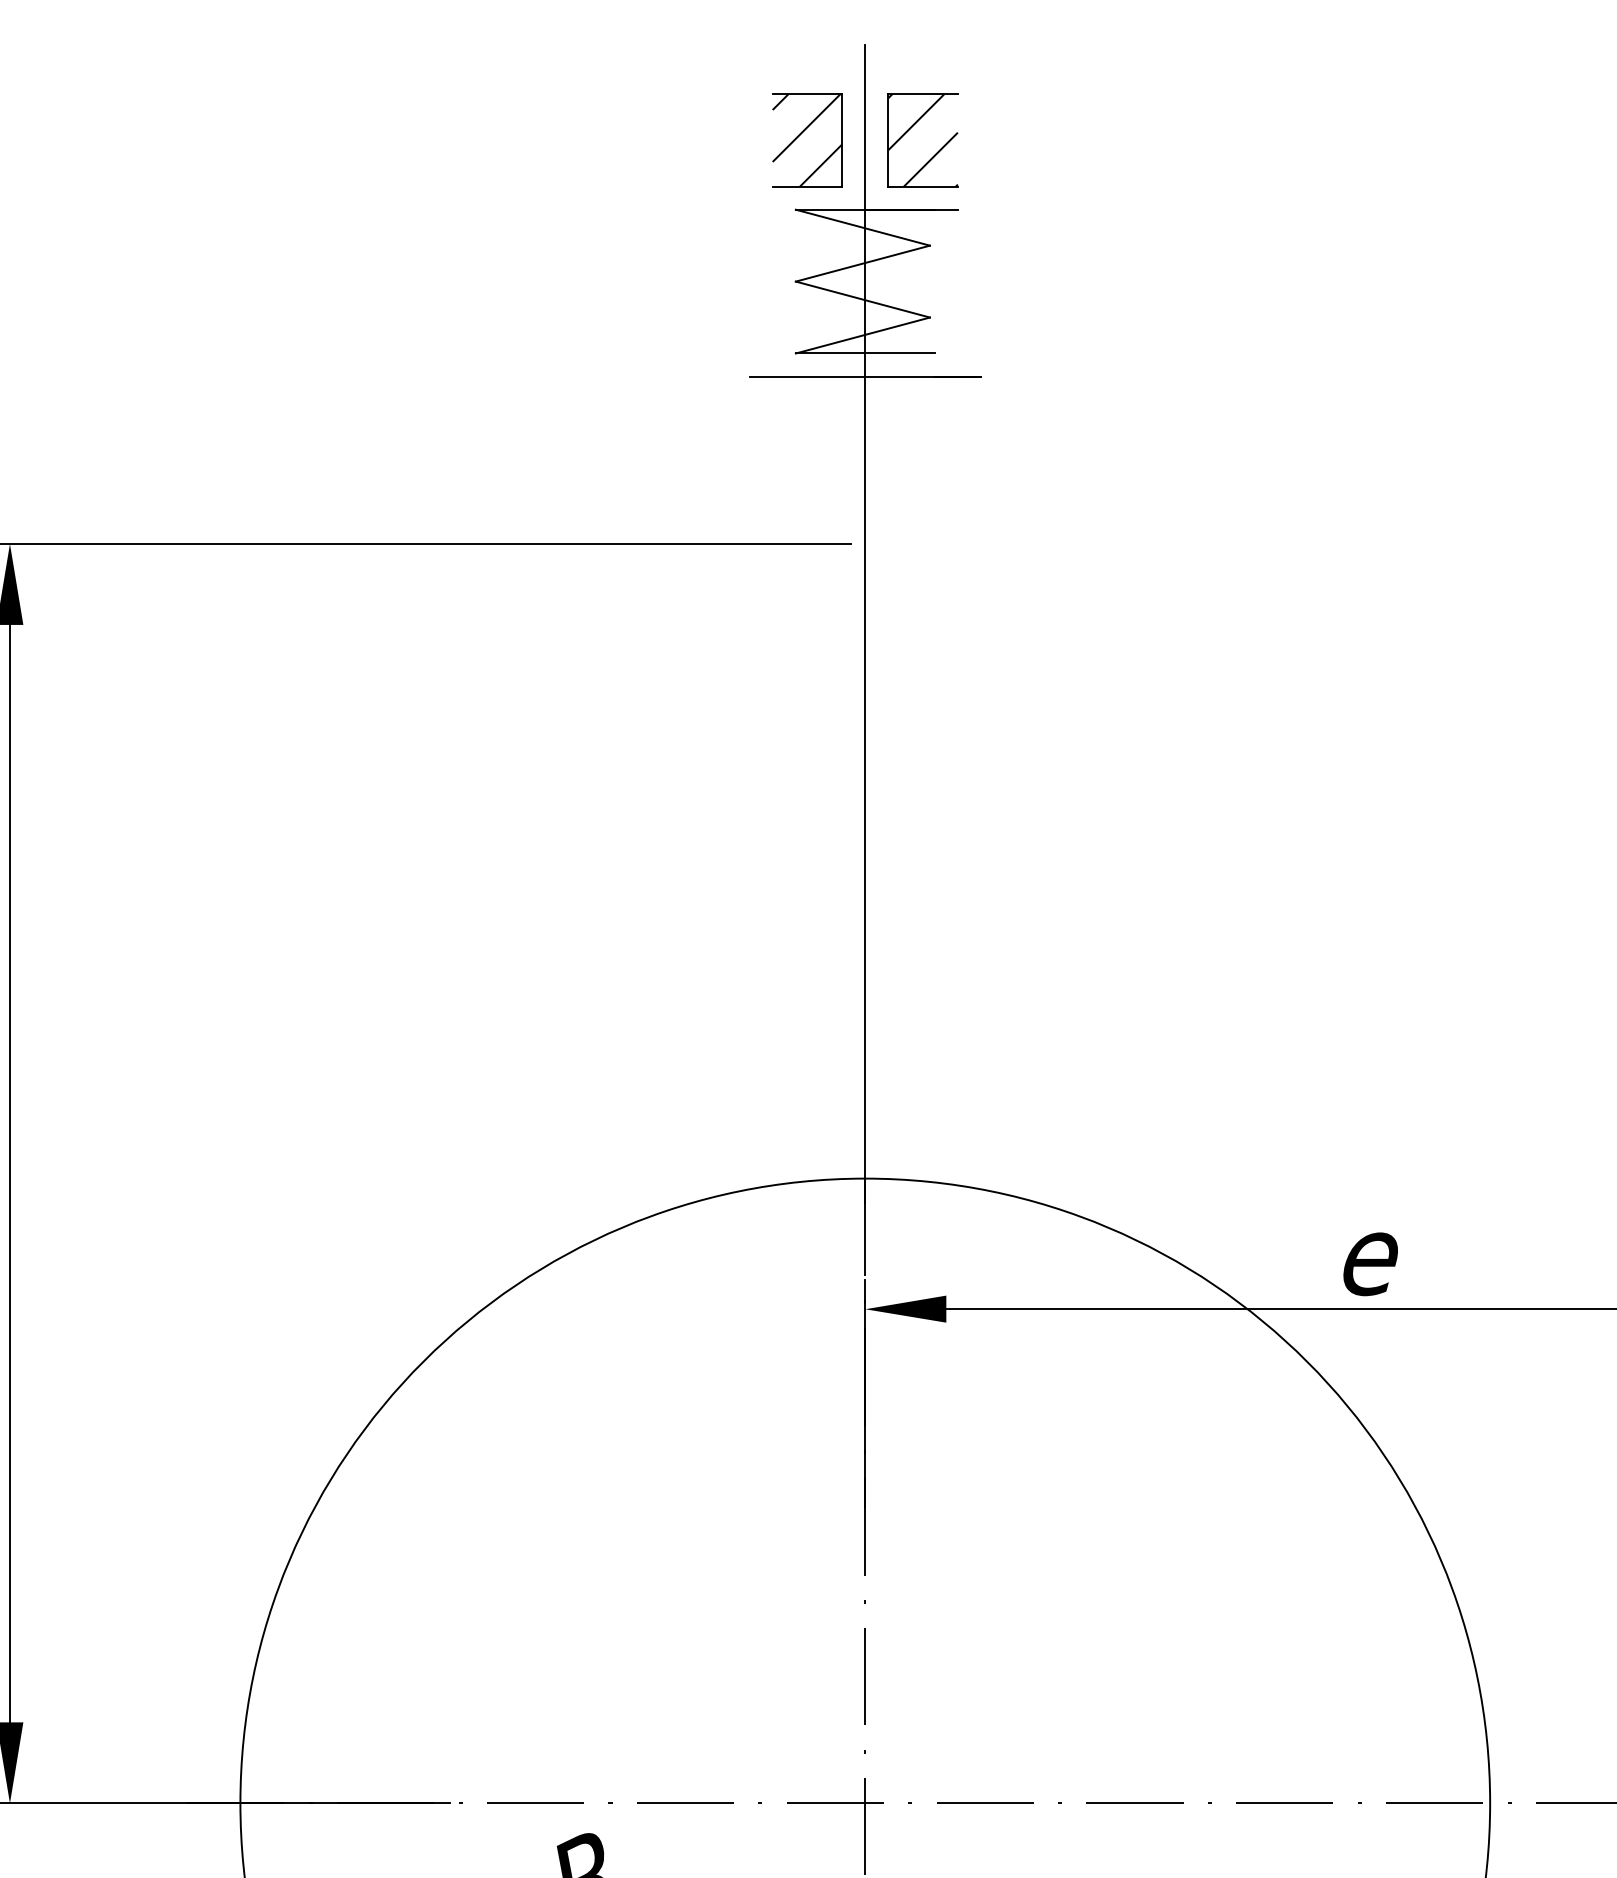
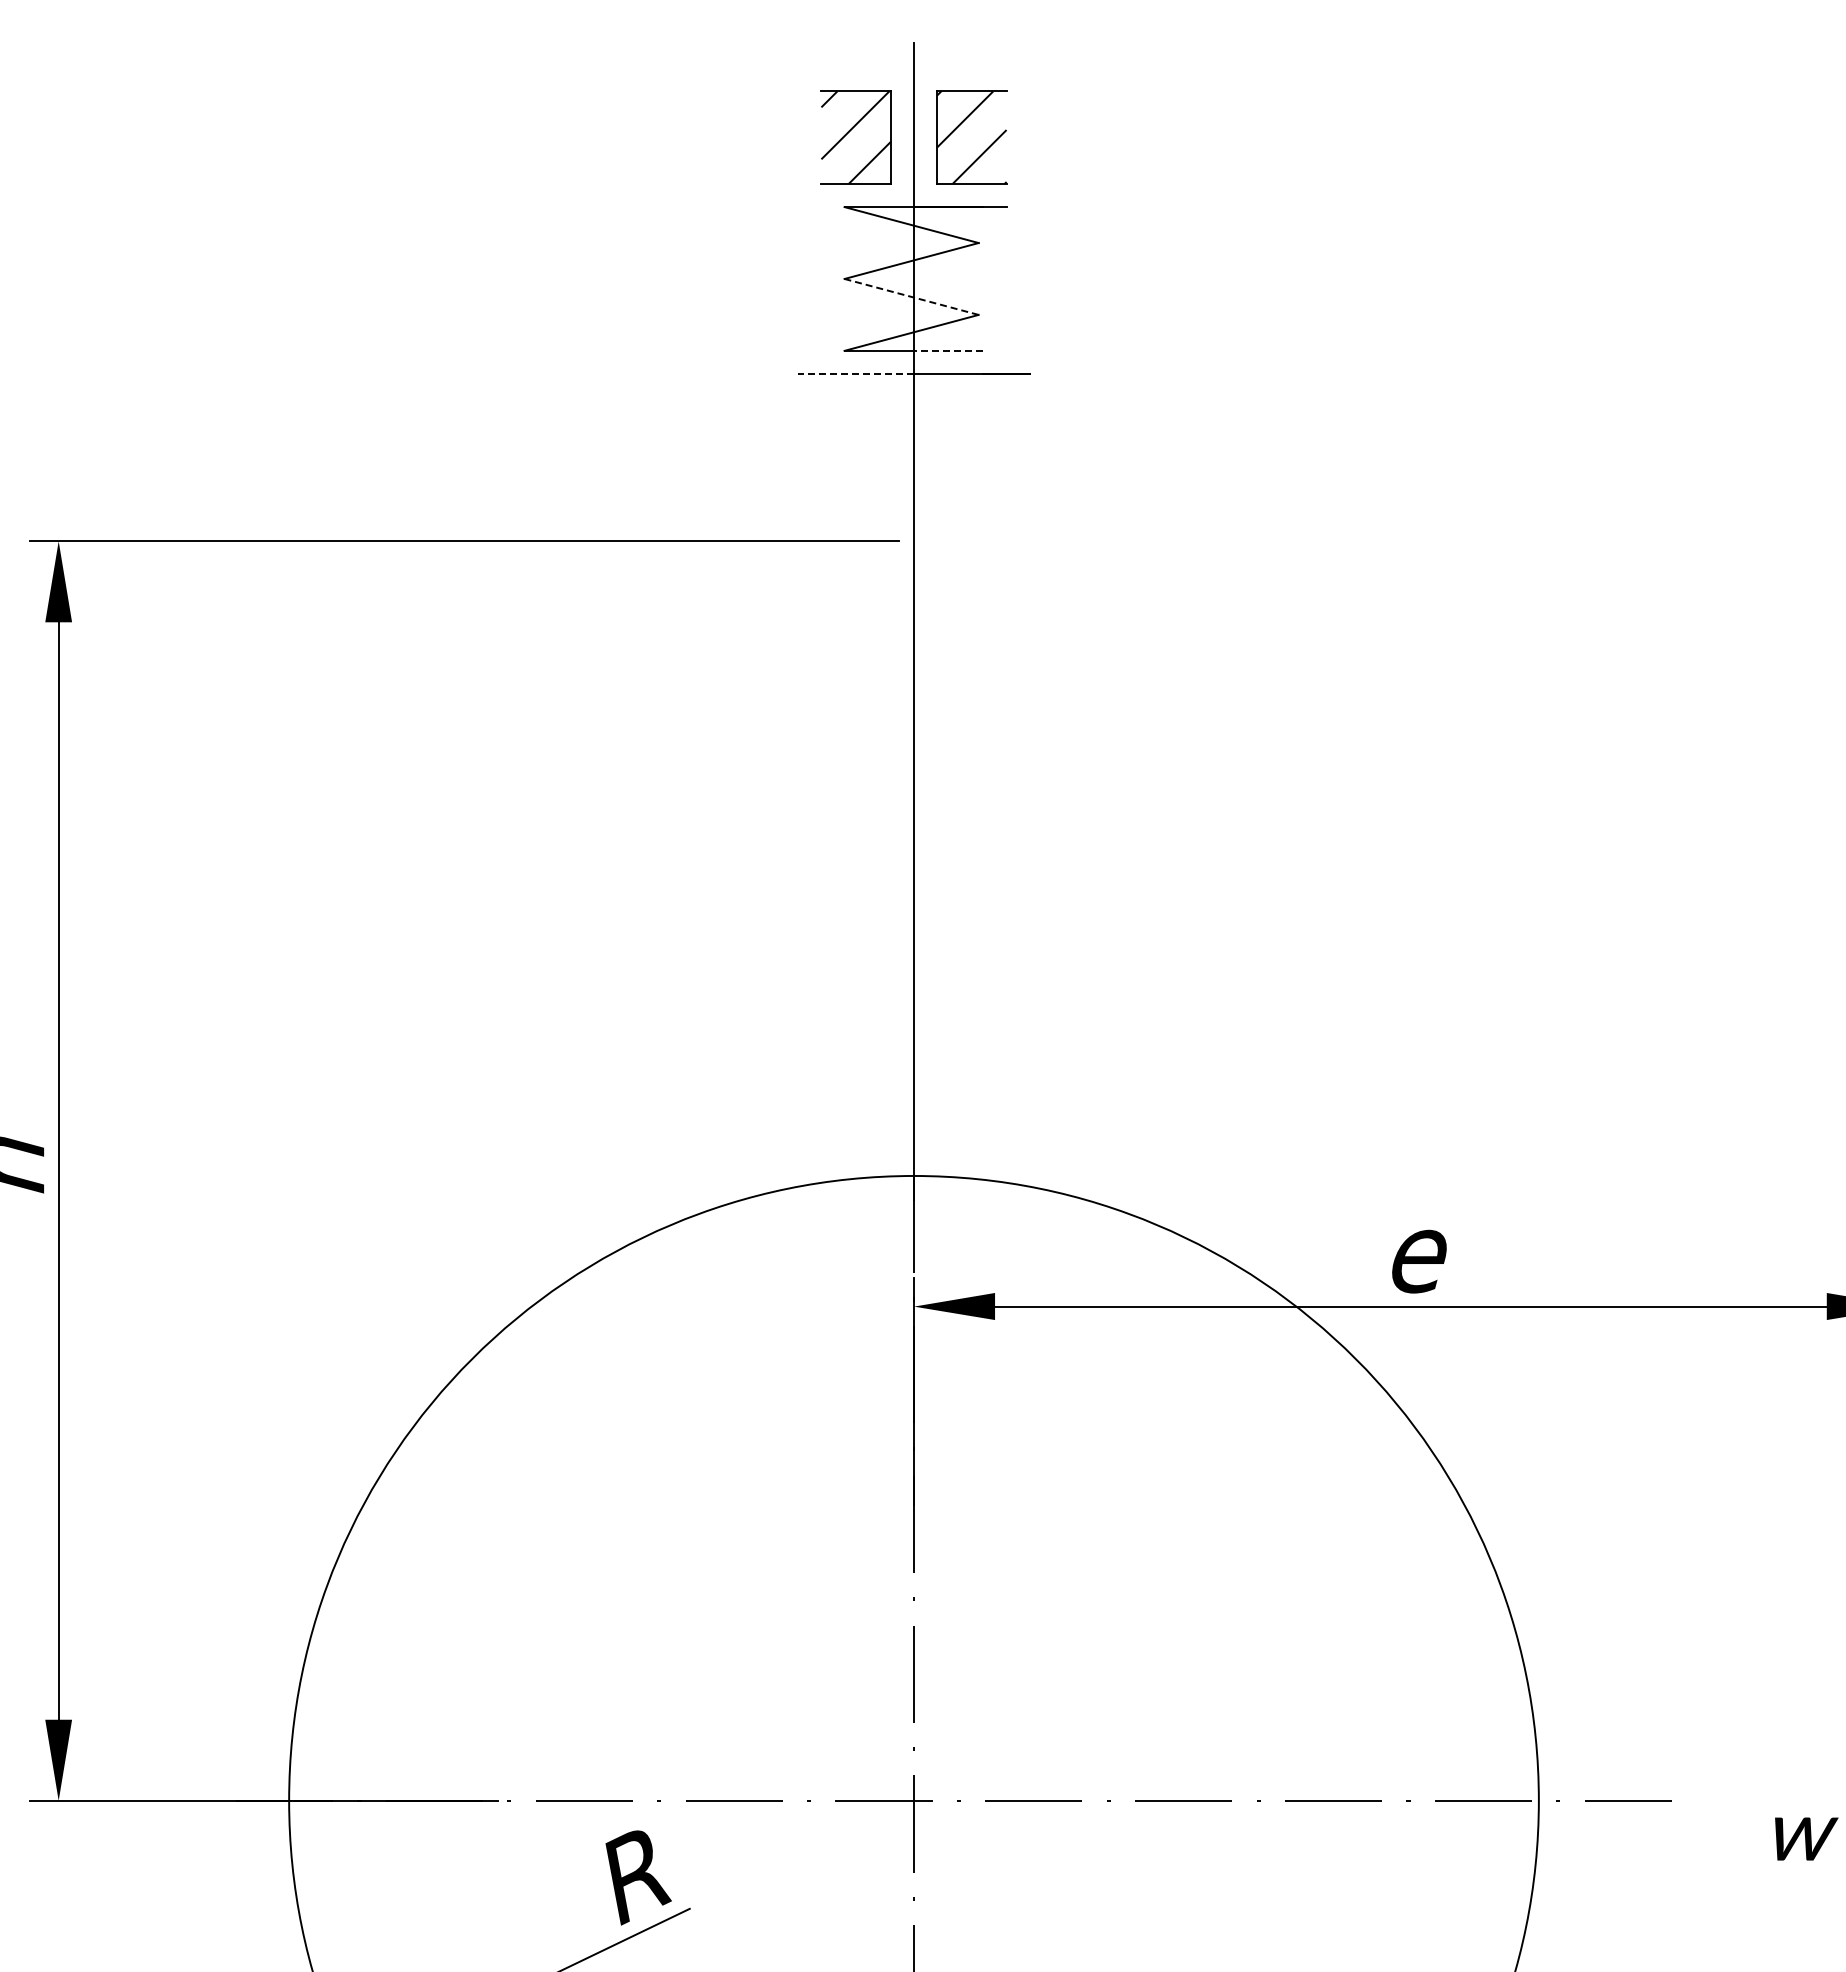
line: (862, 299) -> (911, 296), solid -> dashed
line: (899, 353) -> (948, 350), solid -> dashed
line: (807, 377) -> (856, 374), solid -> dashed

